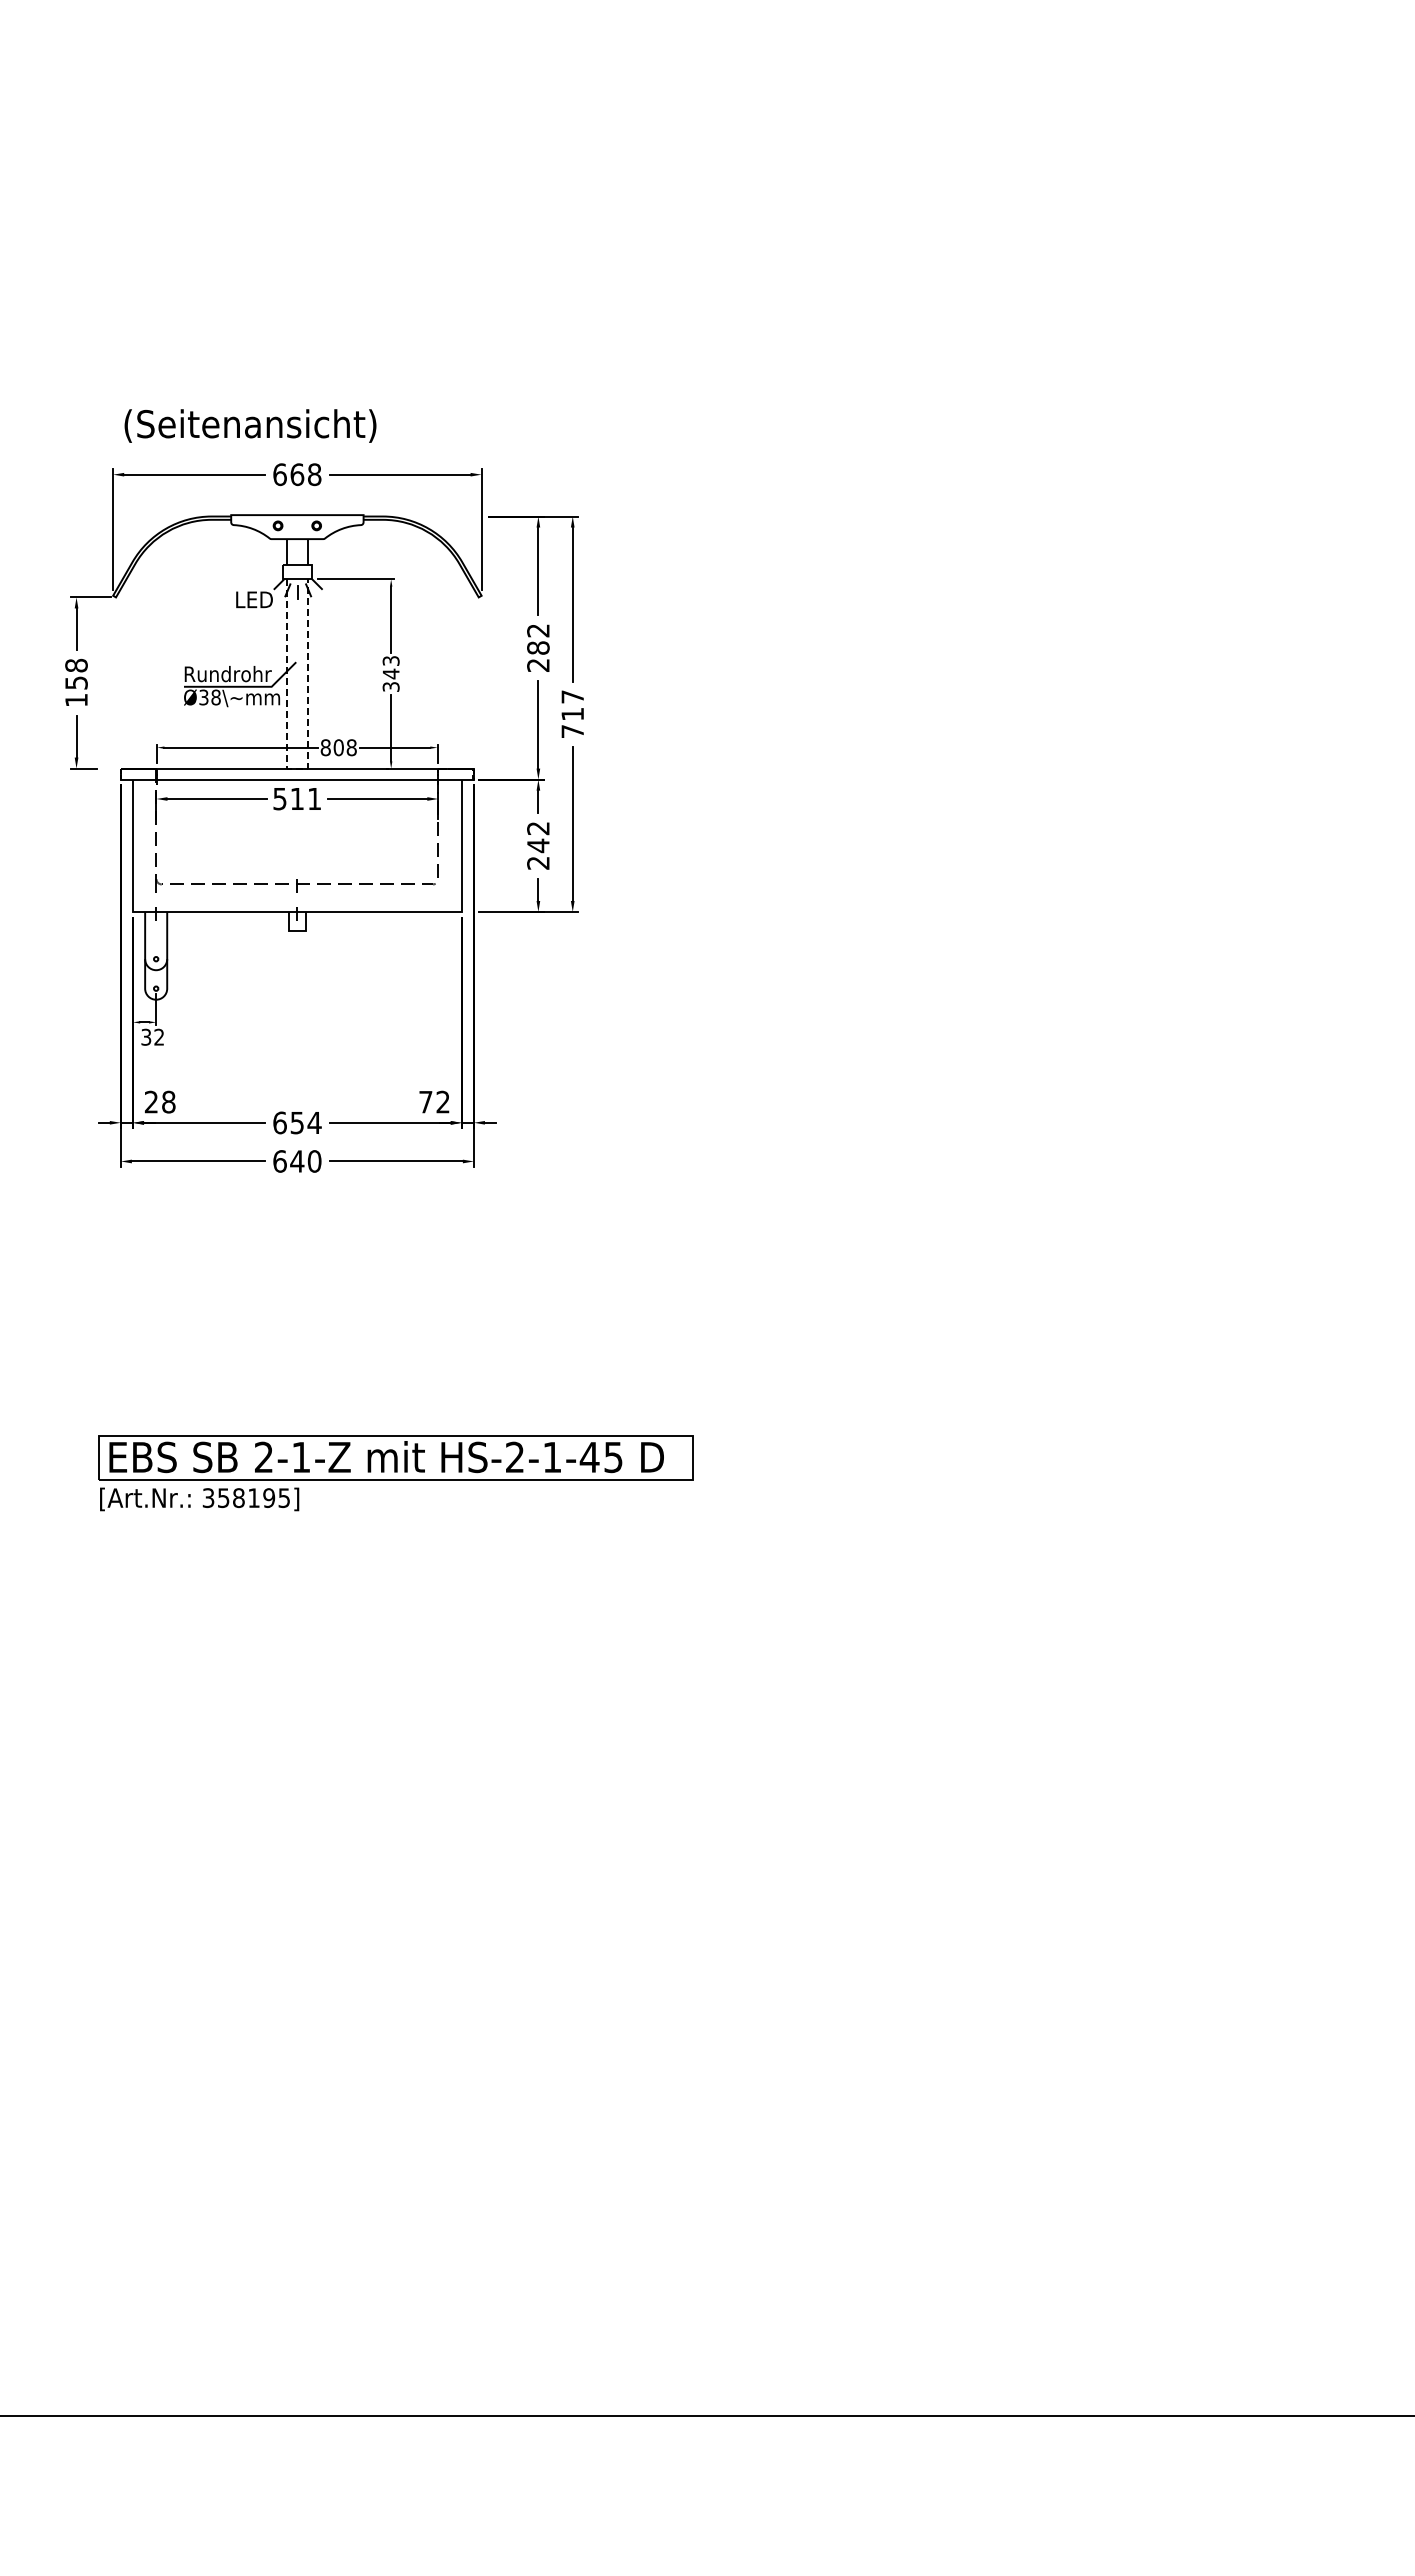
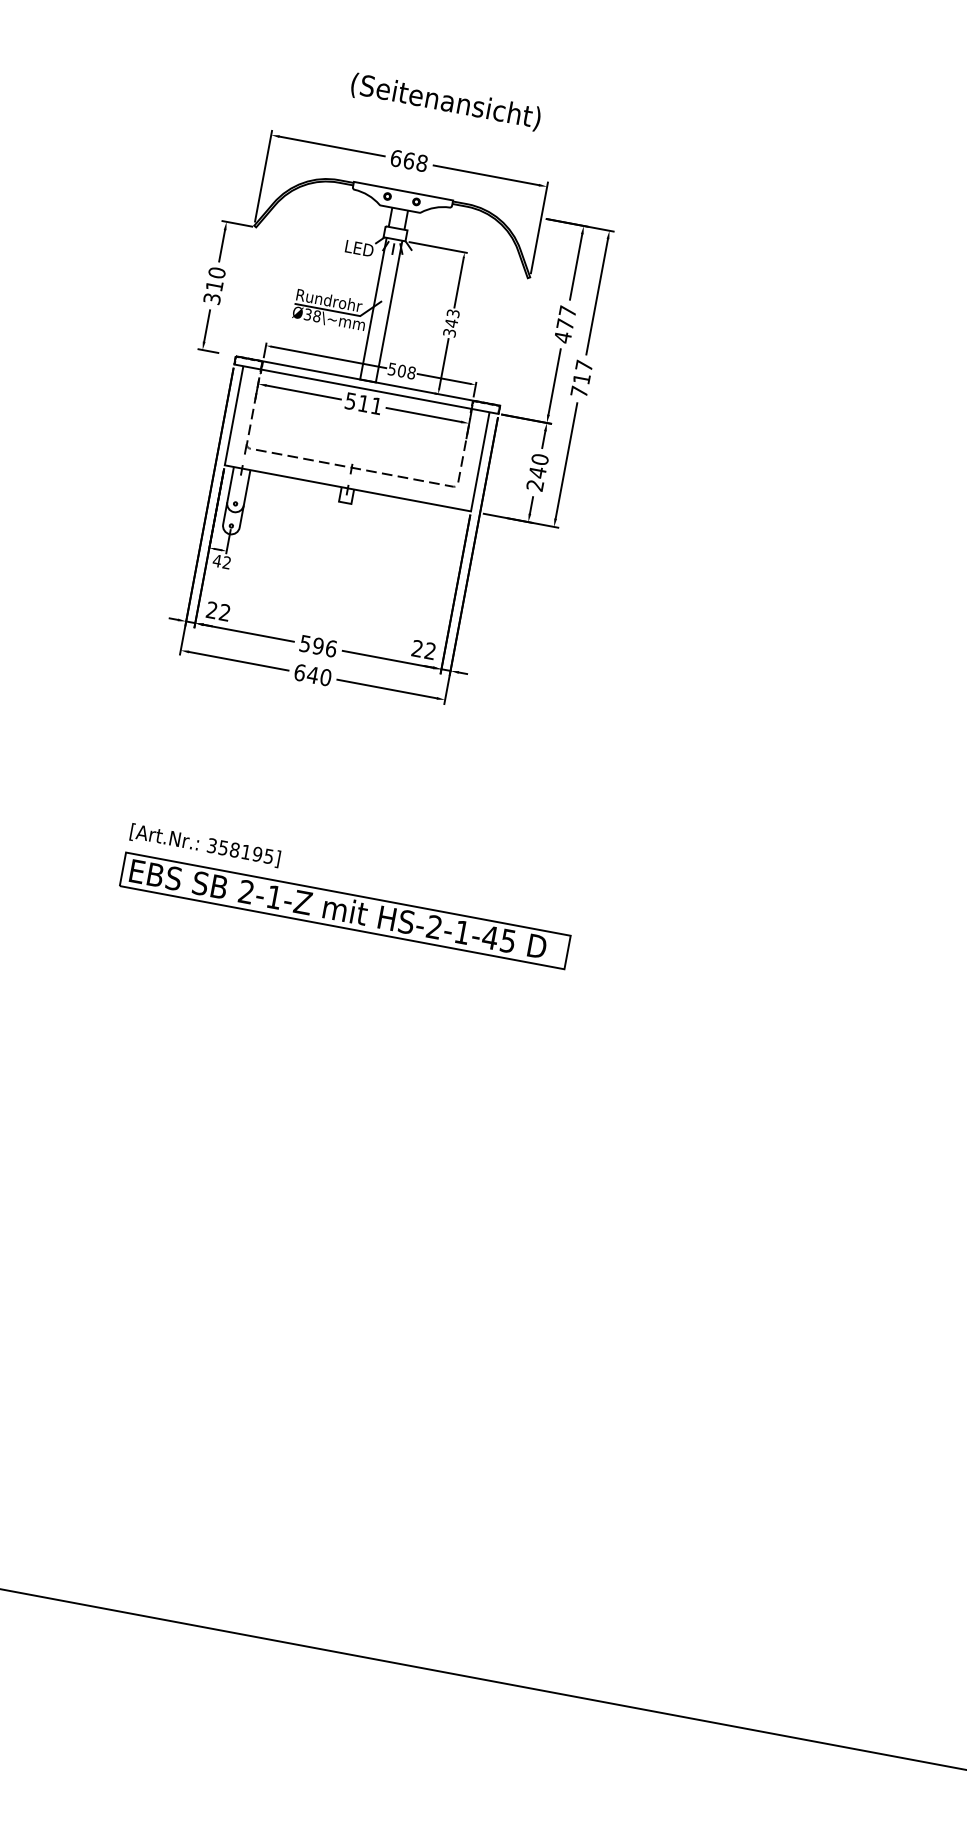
text: (250, 425) -> (445, 101), moved
text: (538, 648) -> (565, 324), 282 -> 477
text: (76, 682) -> (214, 285), 158 -> 310
text: (325, 747) -> (392, 369), 808 -> 508
line: (297, 768) -> (368, 380), dashed -> solid
text: (538, 828) -> (540, 459), 242 -> 240
text: (145, 1036) -> (216, 560), 32 -> 42
text: (168, 1101) -> (224, 612), 28 -> 22
text: (425, 1101) -> (417, 648), 72 -> 22
text: (297, 1122) -> (318, 645), 654 -> 596
text: (199, 1499) -> (205, 845), moved

